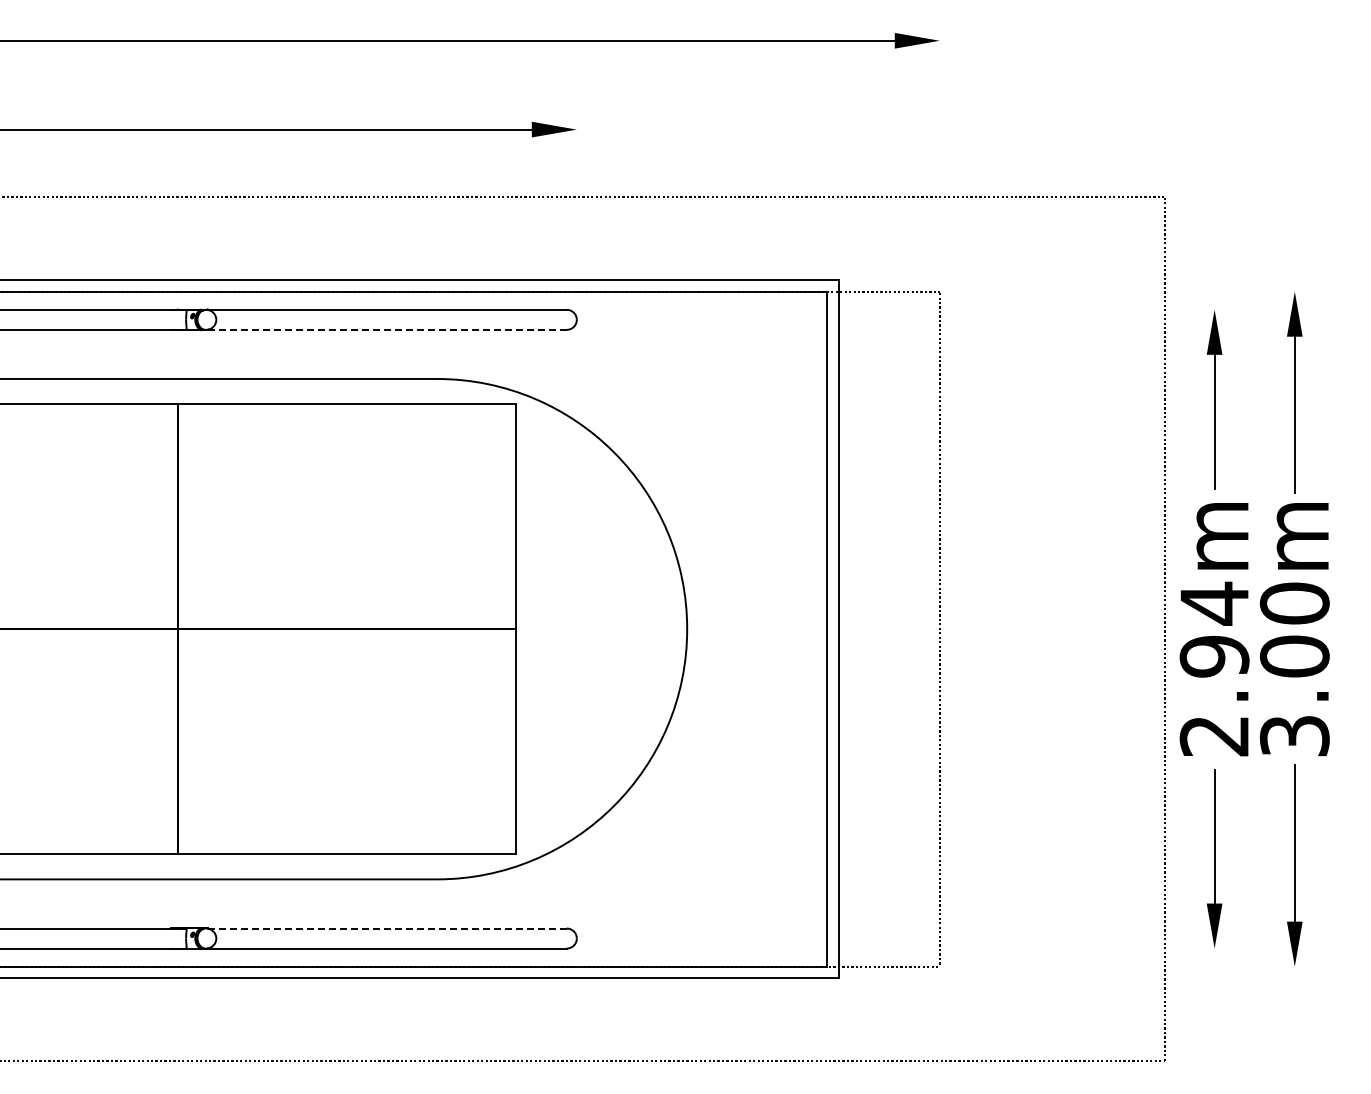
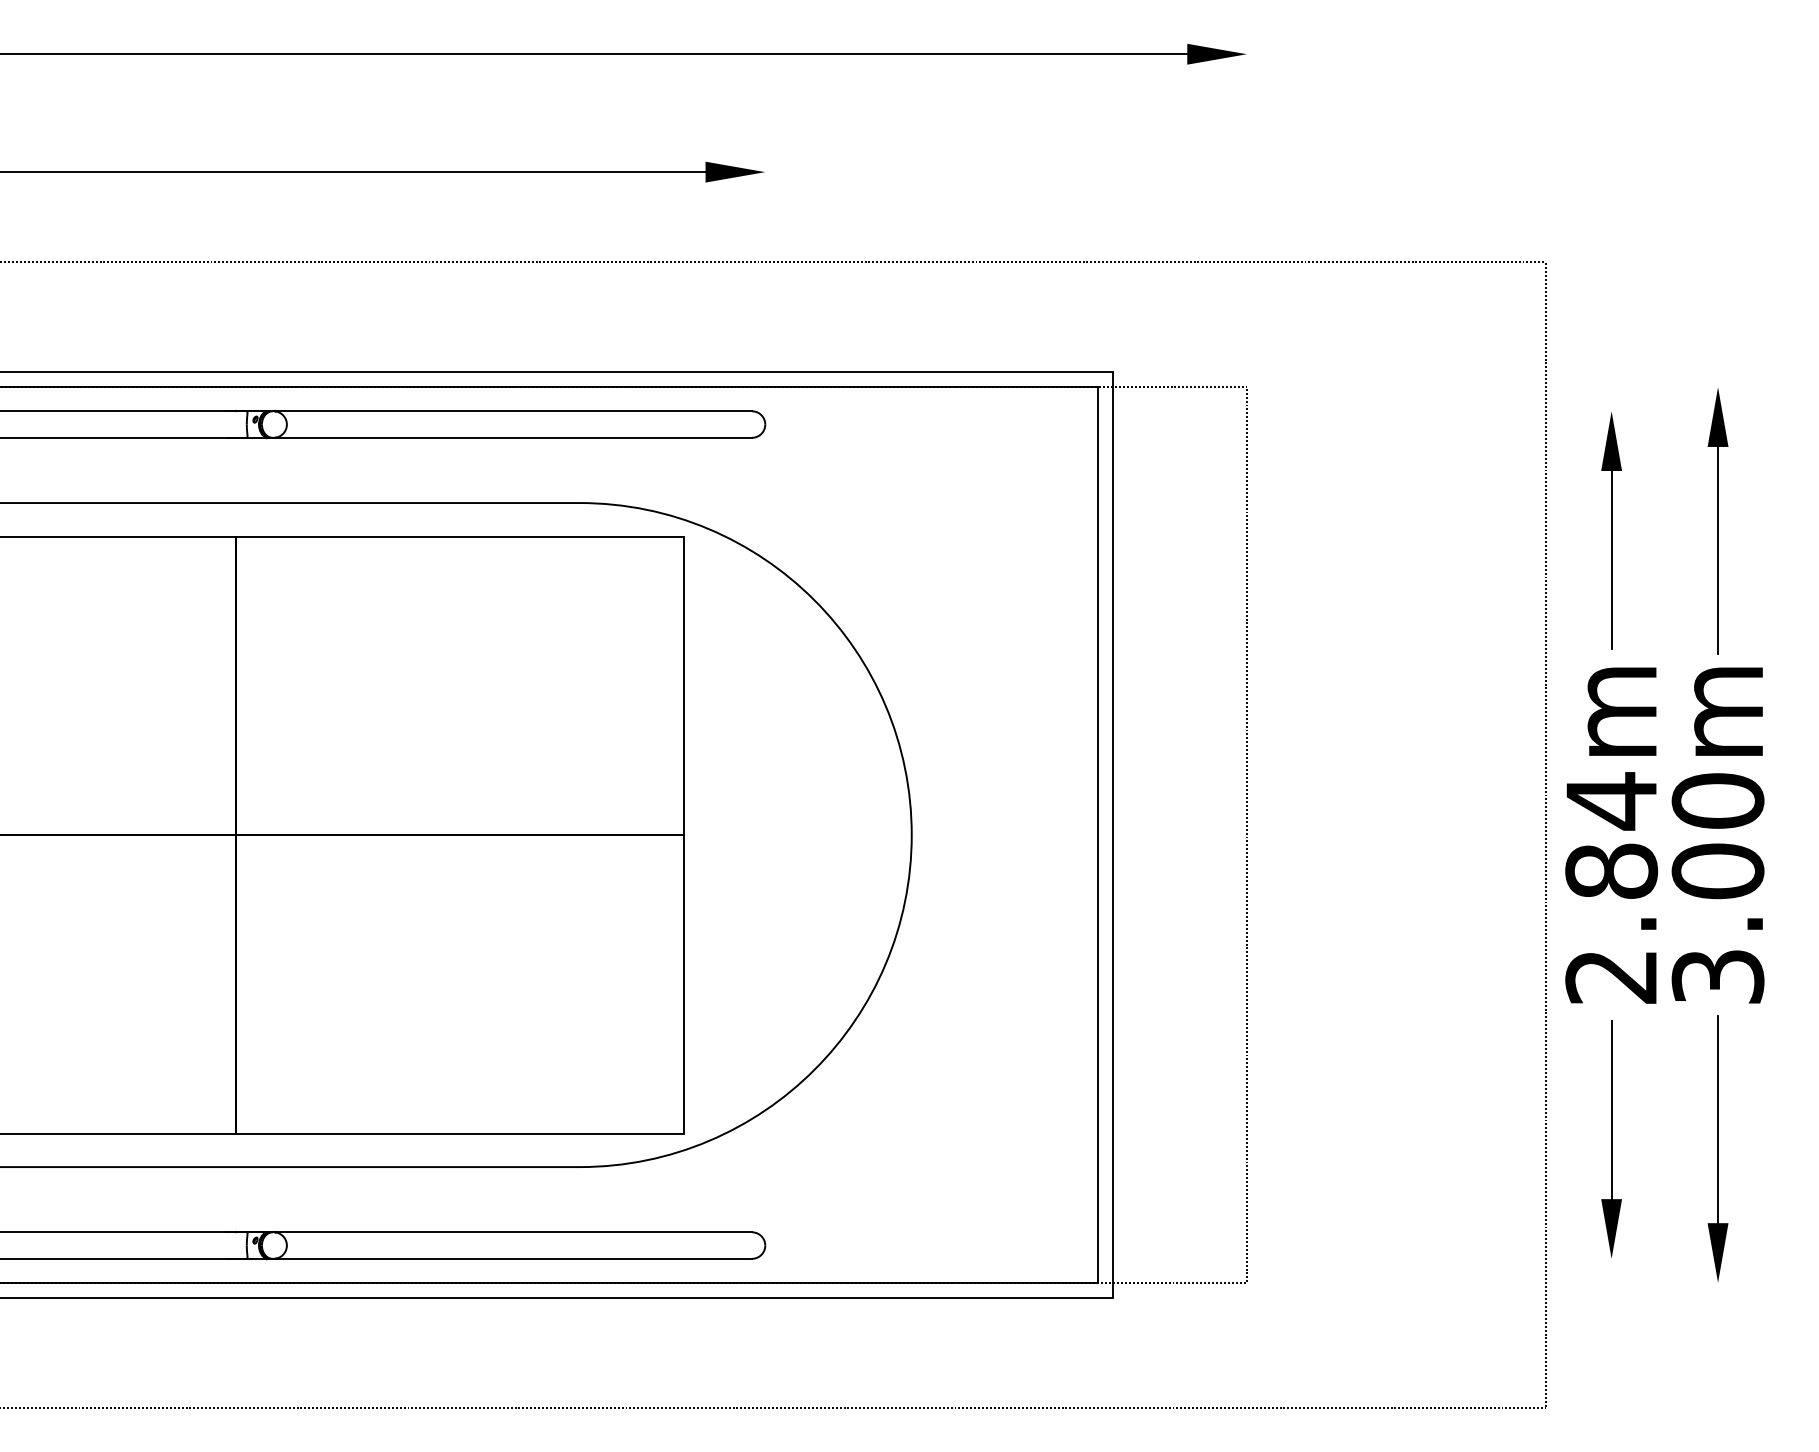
line: (387, 329) -> (514, 437), dashed -> solid
text: (1214, 656) -> (1611, 871), 2.94m -> 2.84m
line: (388, 928) -> (515, 1232), dashed -> solid

